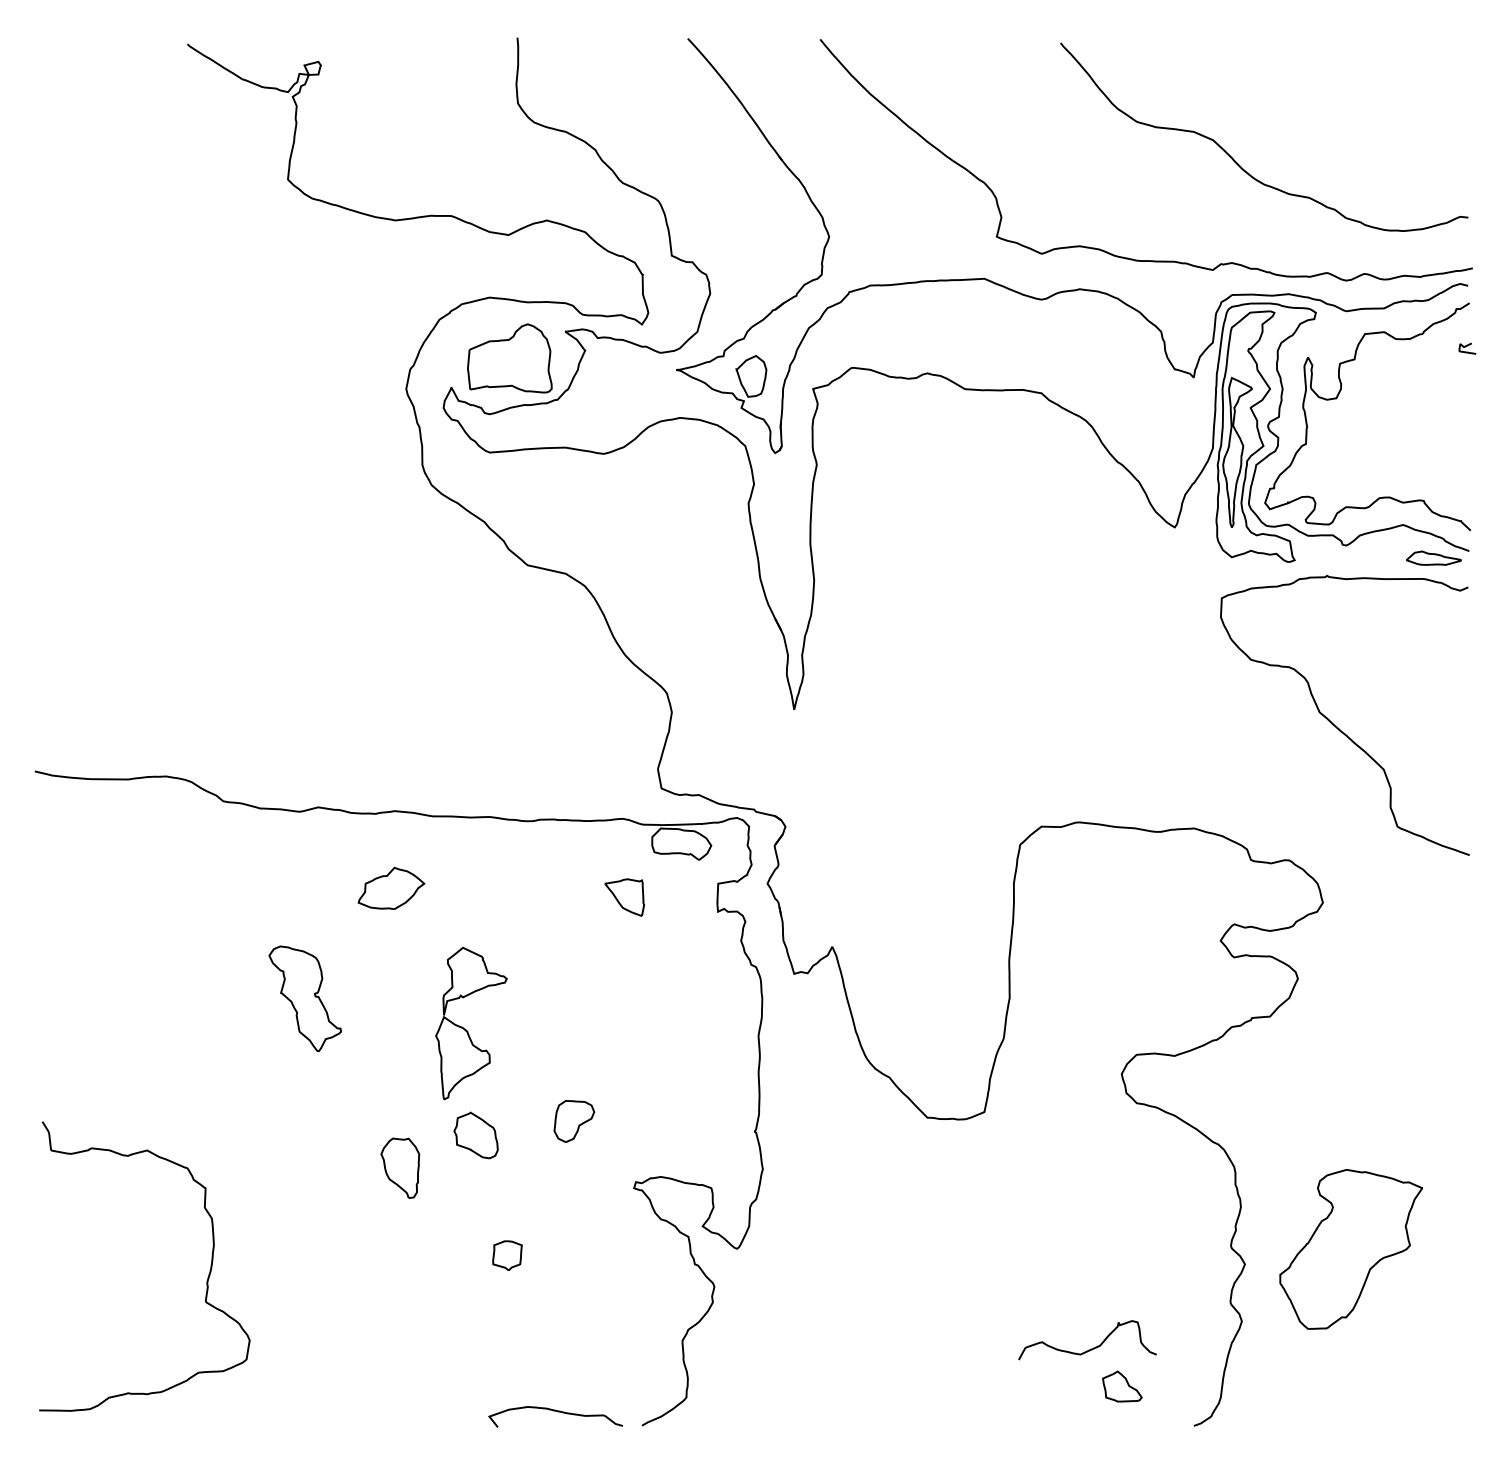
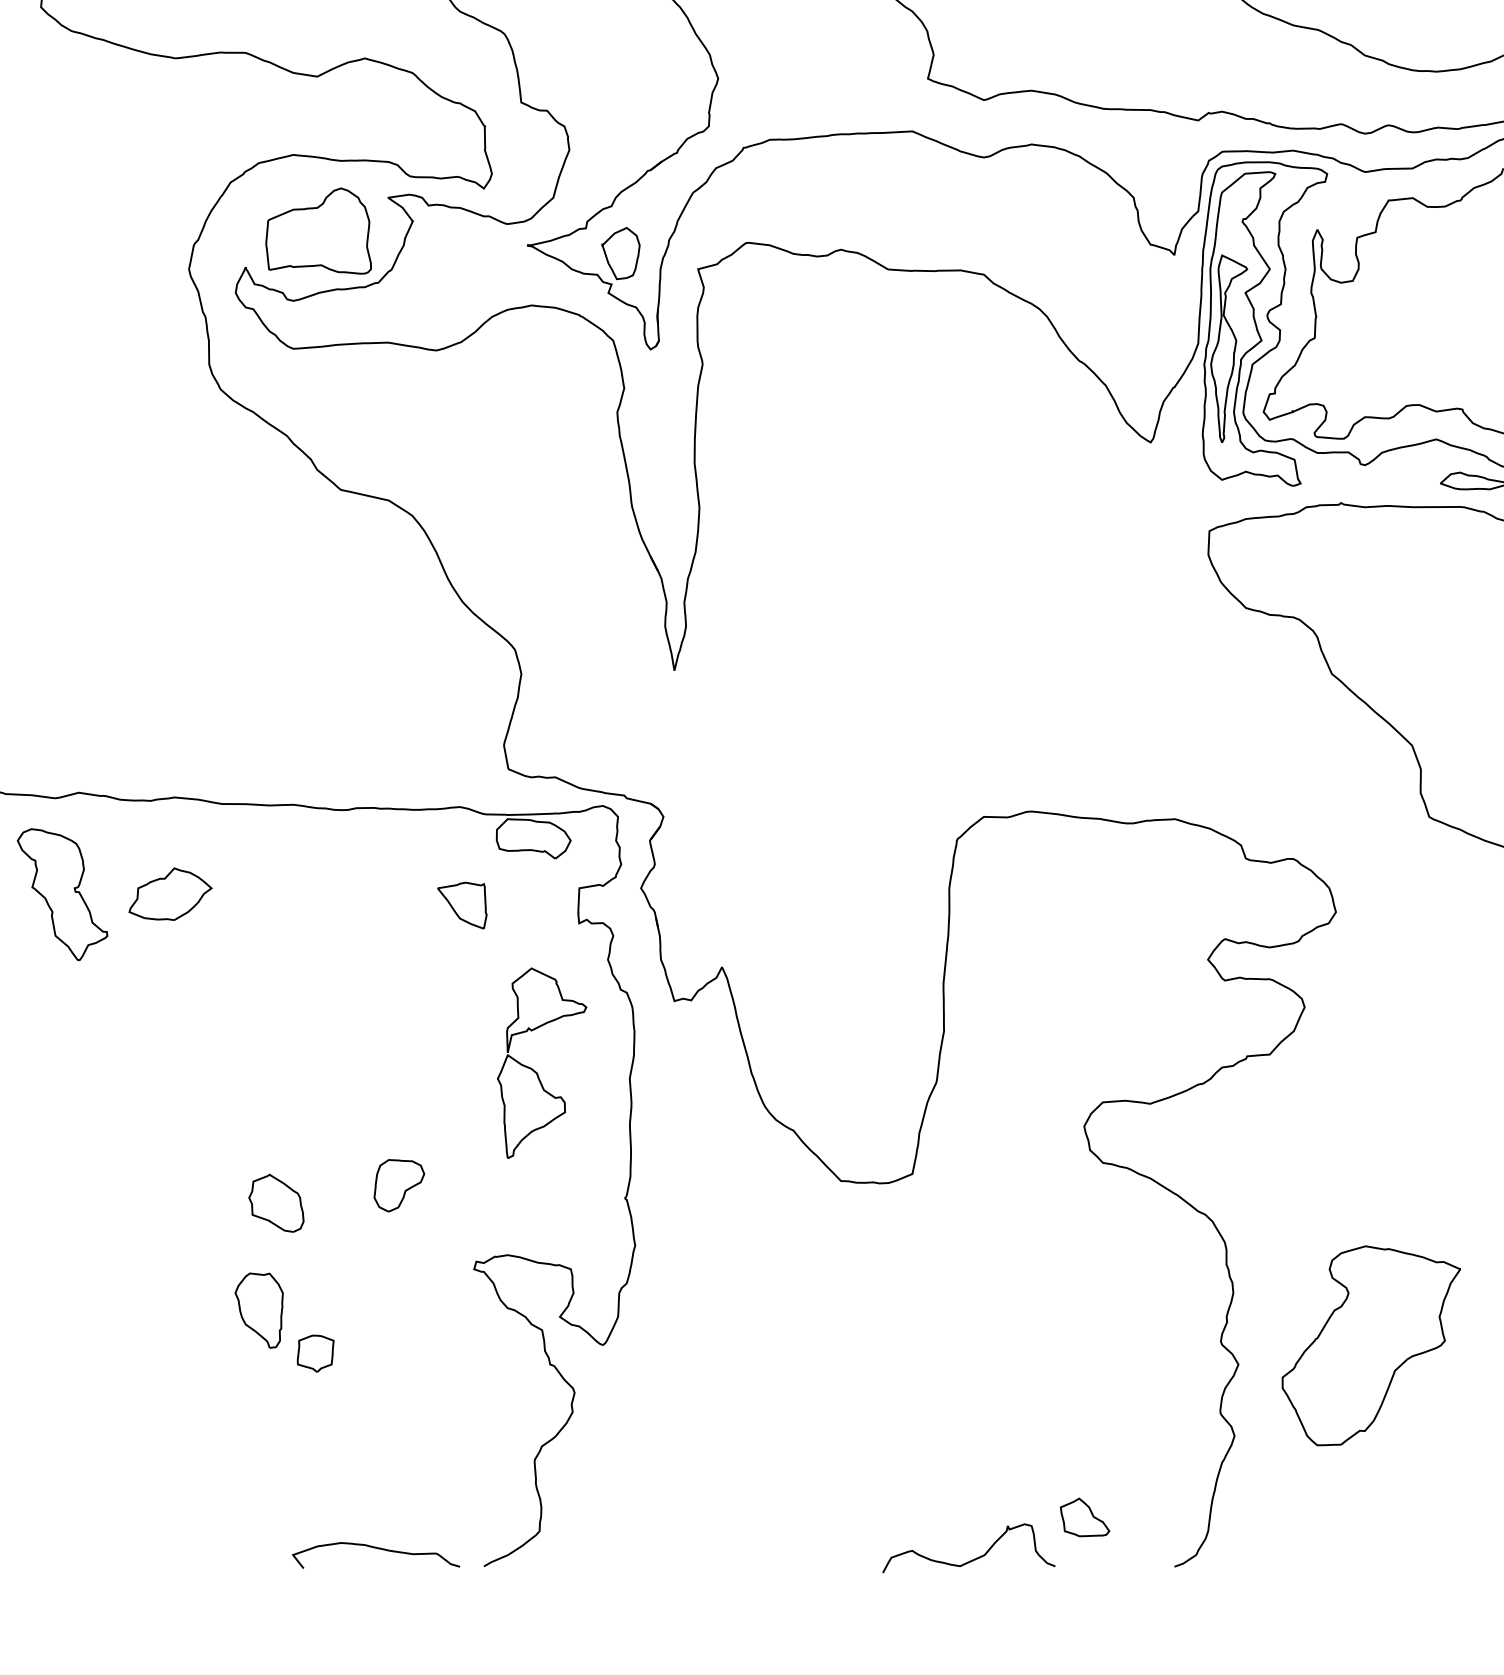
part: (304, 998) -> (61, 894), moved
part: (465, 1028) -> (534, 1069), moved
part: (400, 1167) -> (259, 1309), moved
curve: (1091, 1348) -> (973, 1558), moved

